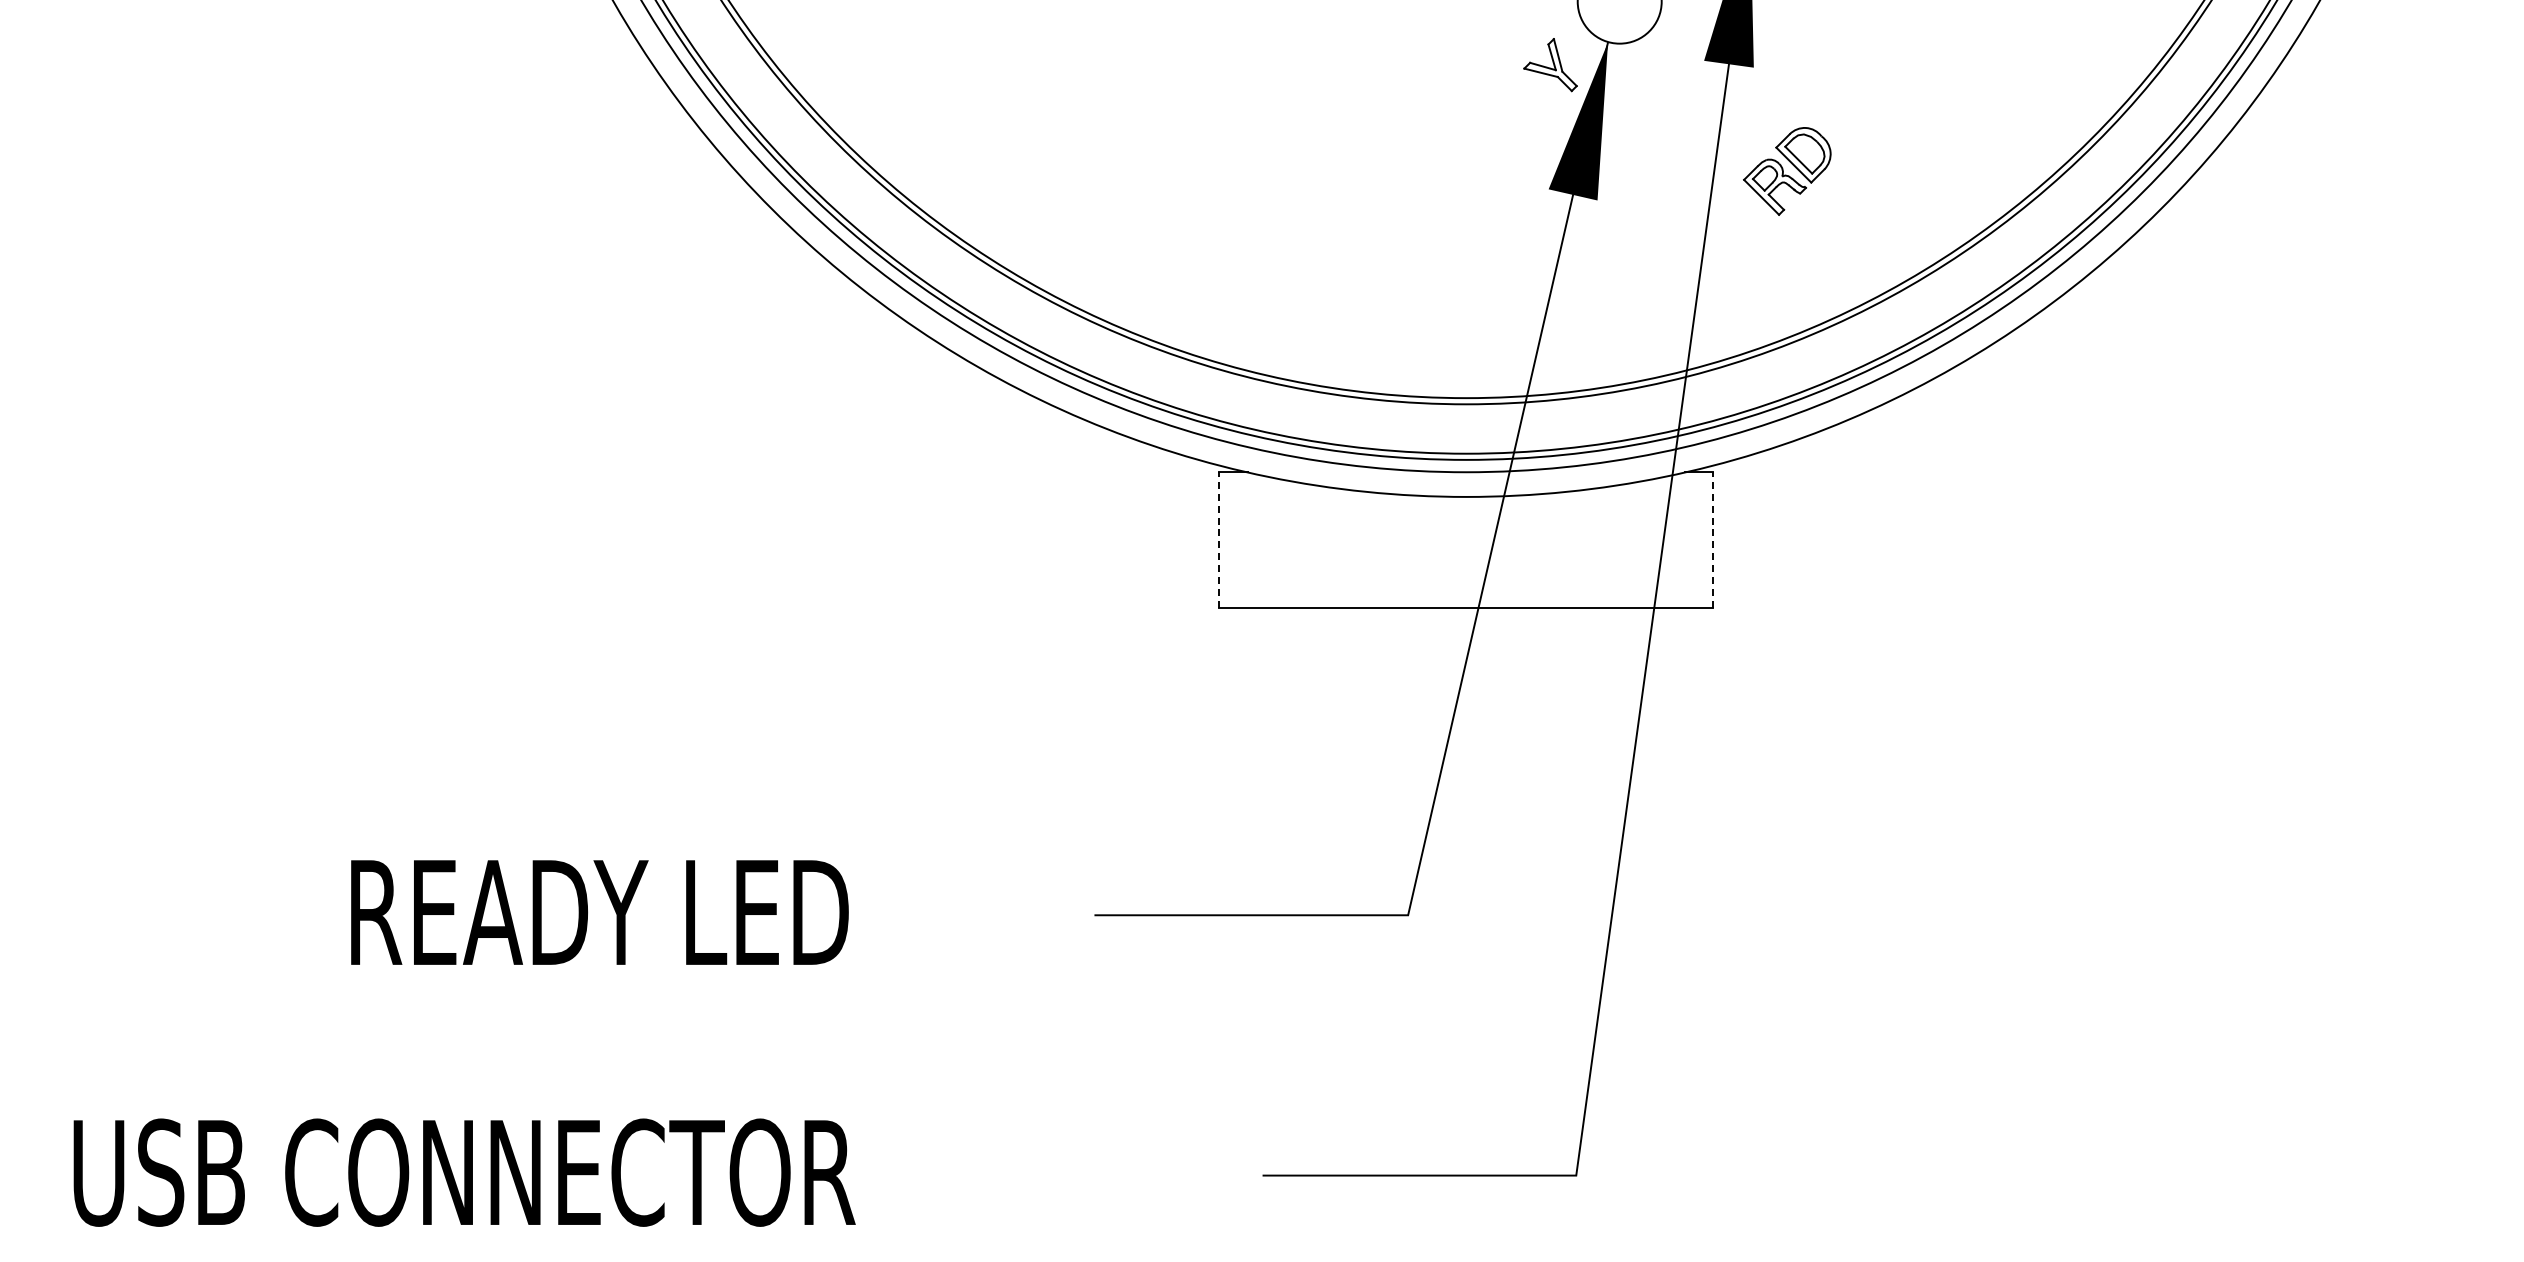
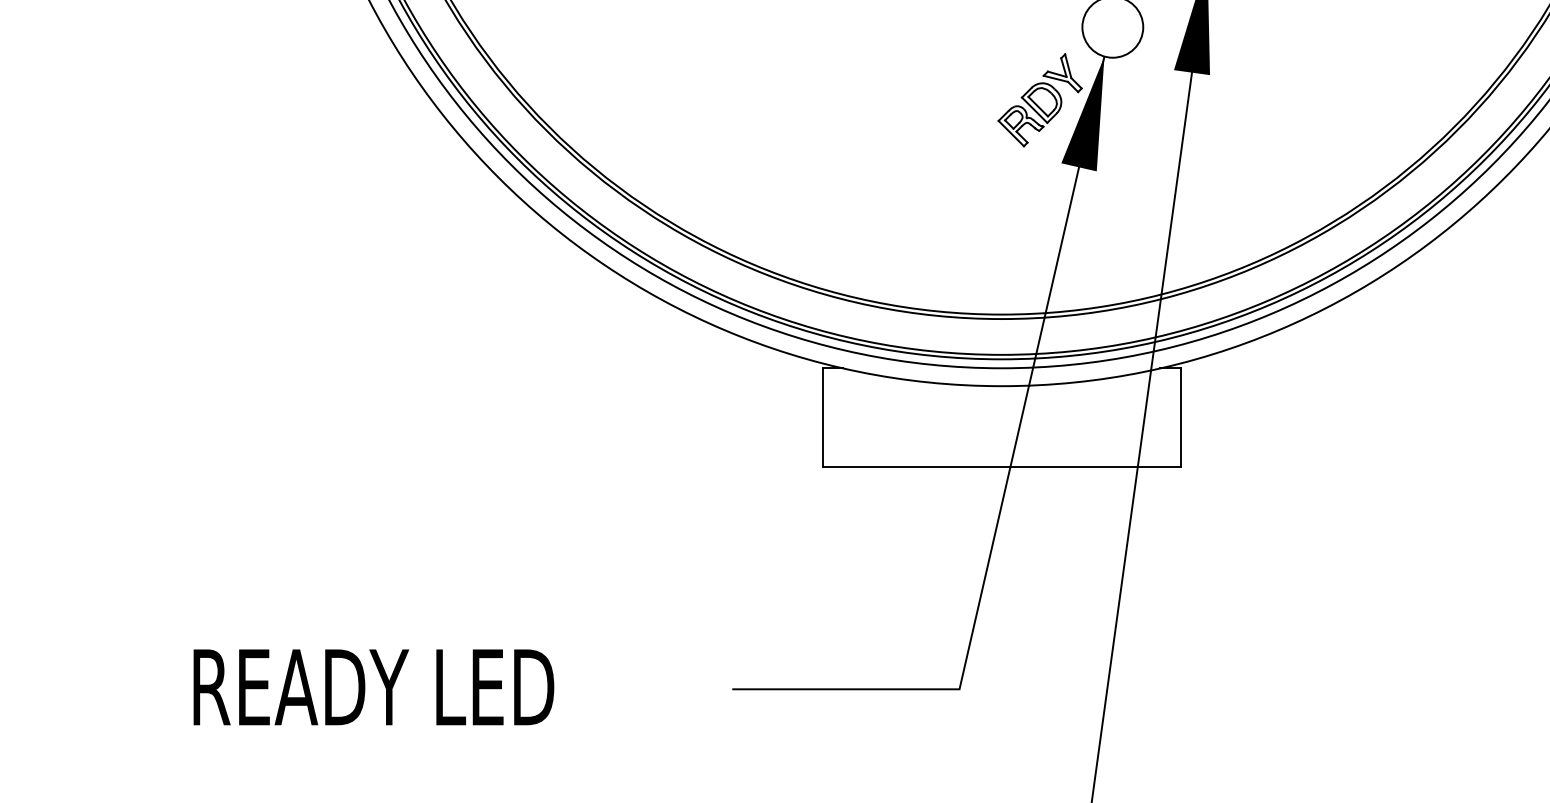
part: (1787, 171) -> (1030, 114), moved
line: (1219, 540) -> (822, 417), dashed -> solid
line: (1713, 540) -> (1180, 417), dashed -> solid

